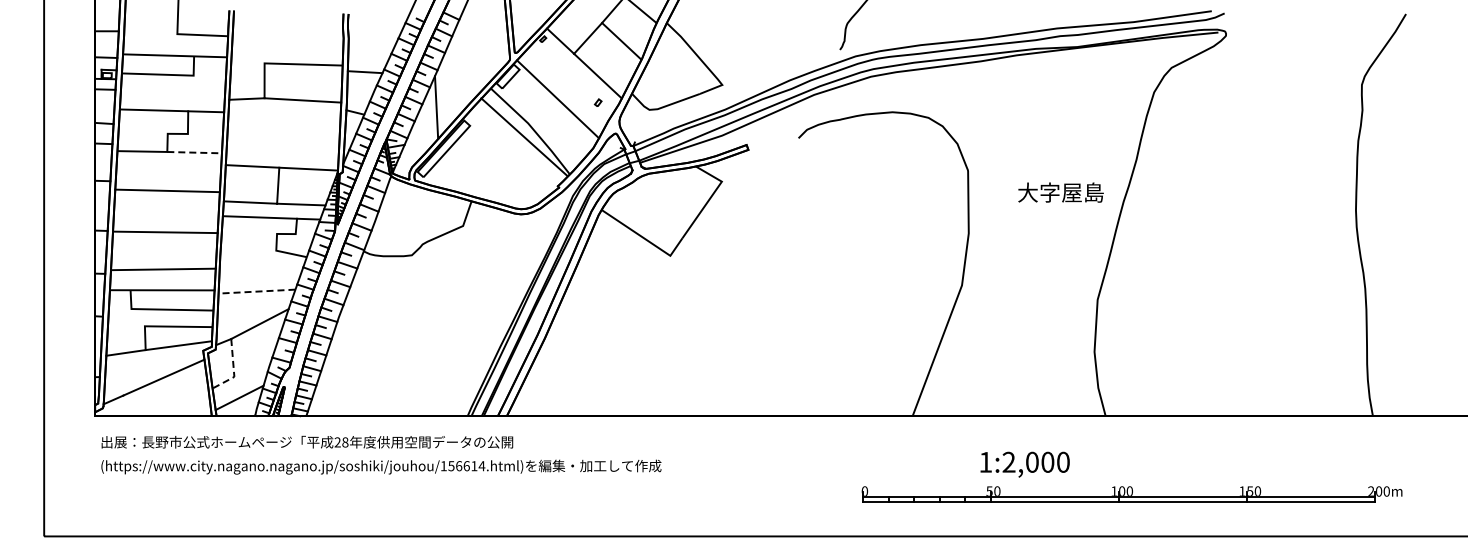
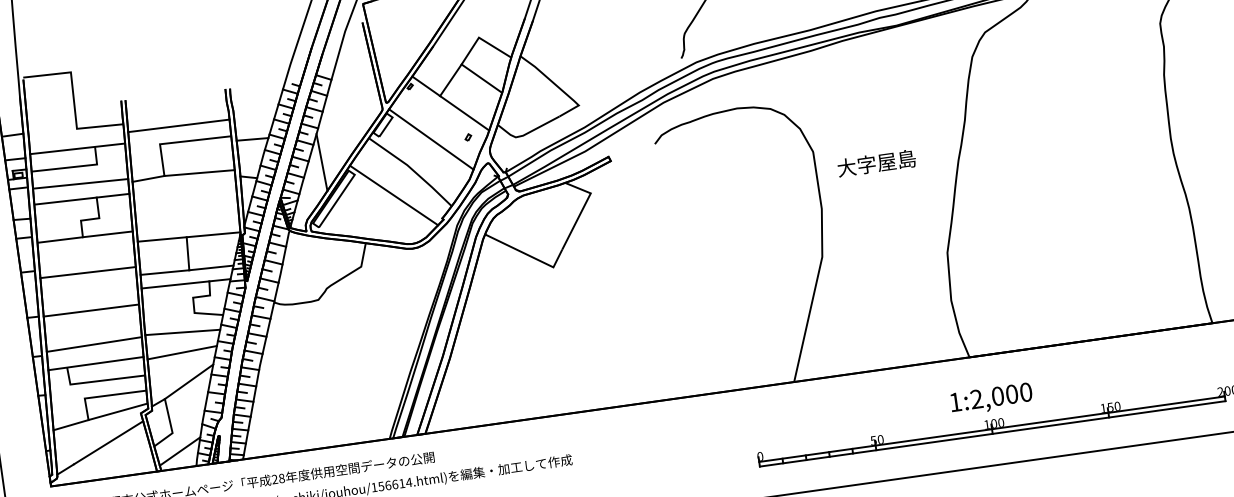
line: (287, 46) -> (178, 125), added
line: (172, 94) -> (80, 184), added
line: (524, 136) -> (394, 194), moved
line: (195, 152) -> (108, 234), dashed -> solid
text: (1060, 192) -> (876, 163), moved
line: (260, 269) -> (182, 332), added
line: (256, 291) -> (181, 352), dashed -> solid
line: (233, 371) -> (171, 428), dashed -> solid
text: (1024, 464) -> (991, 399), moved

